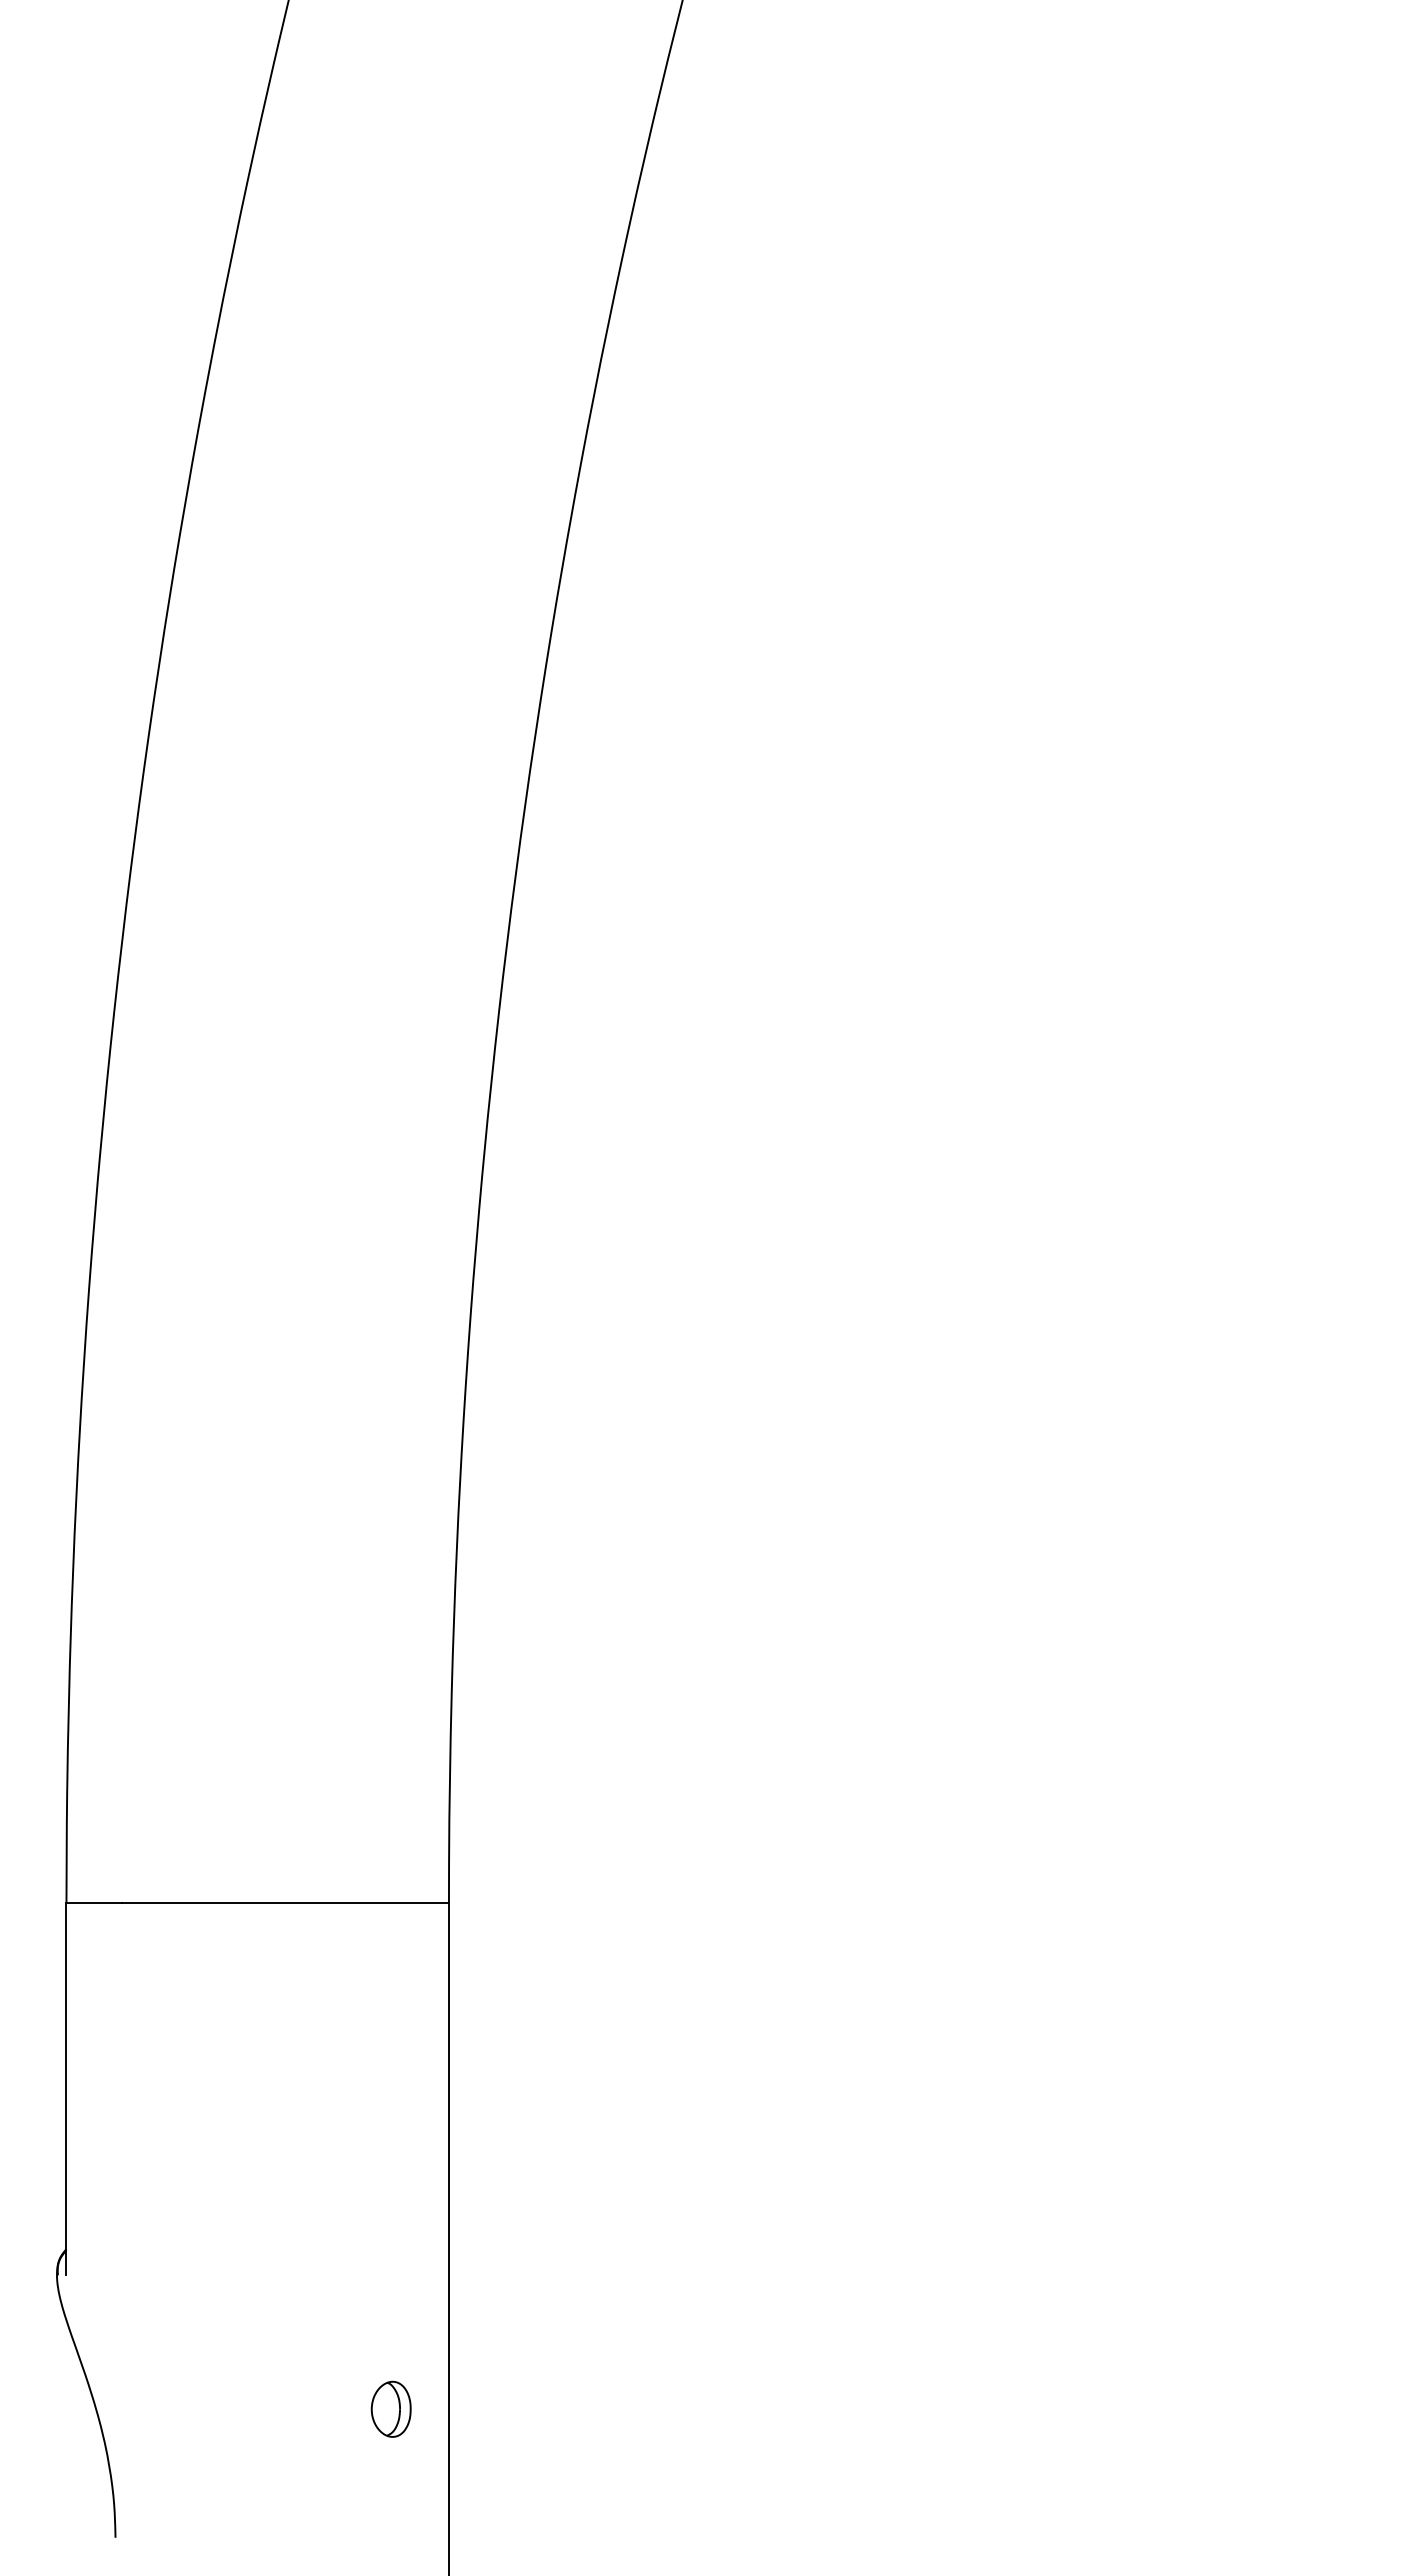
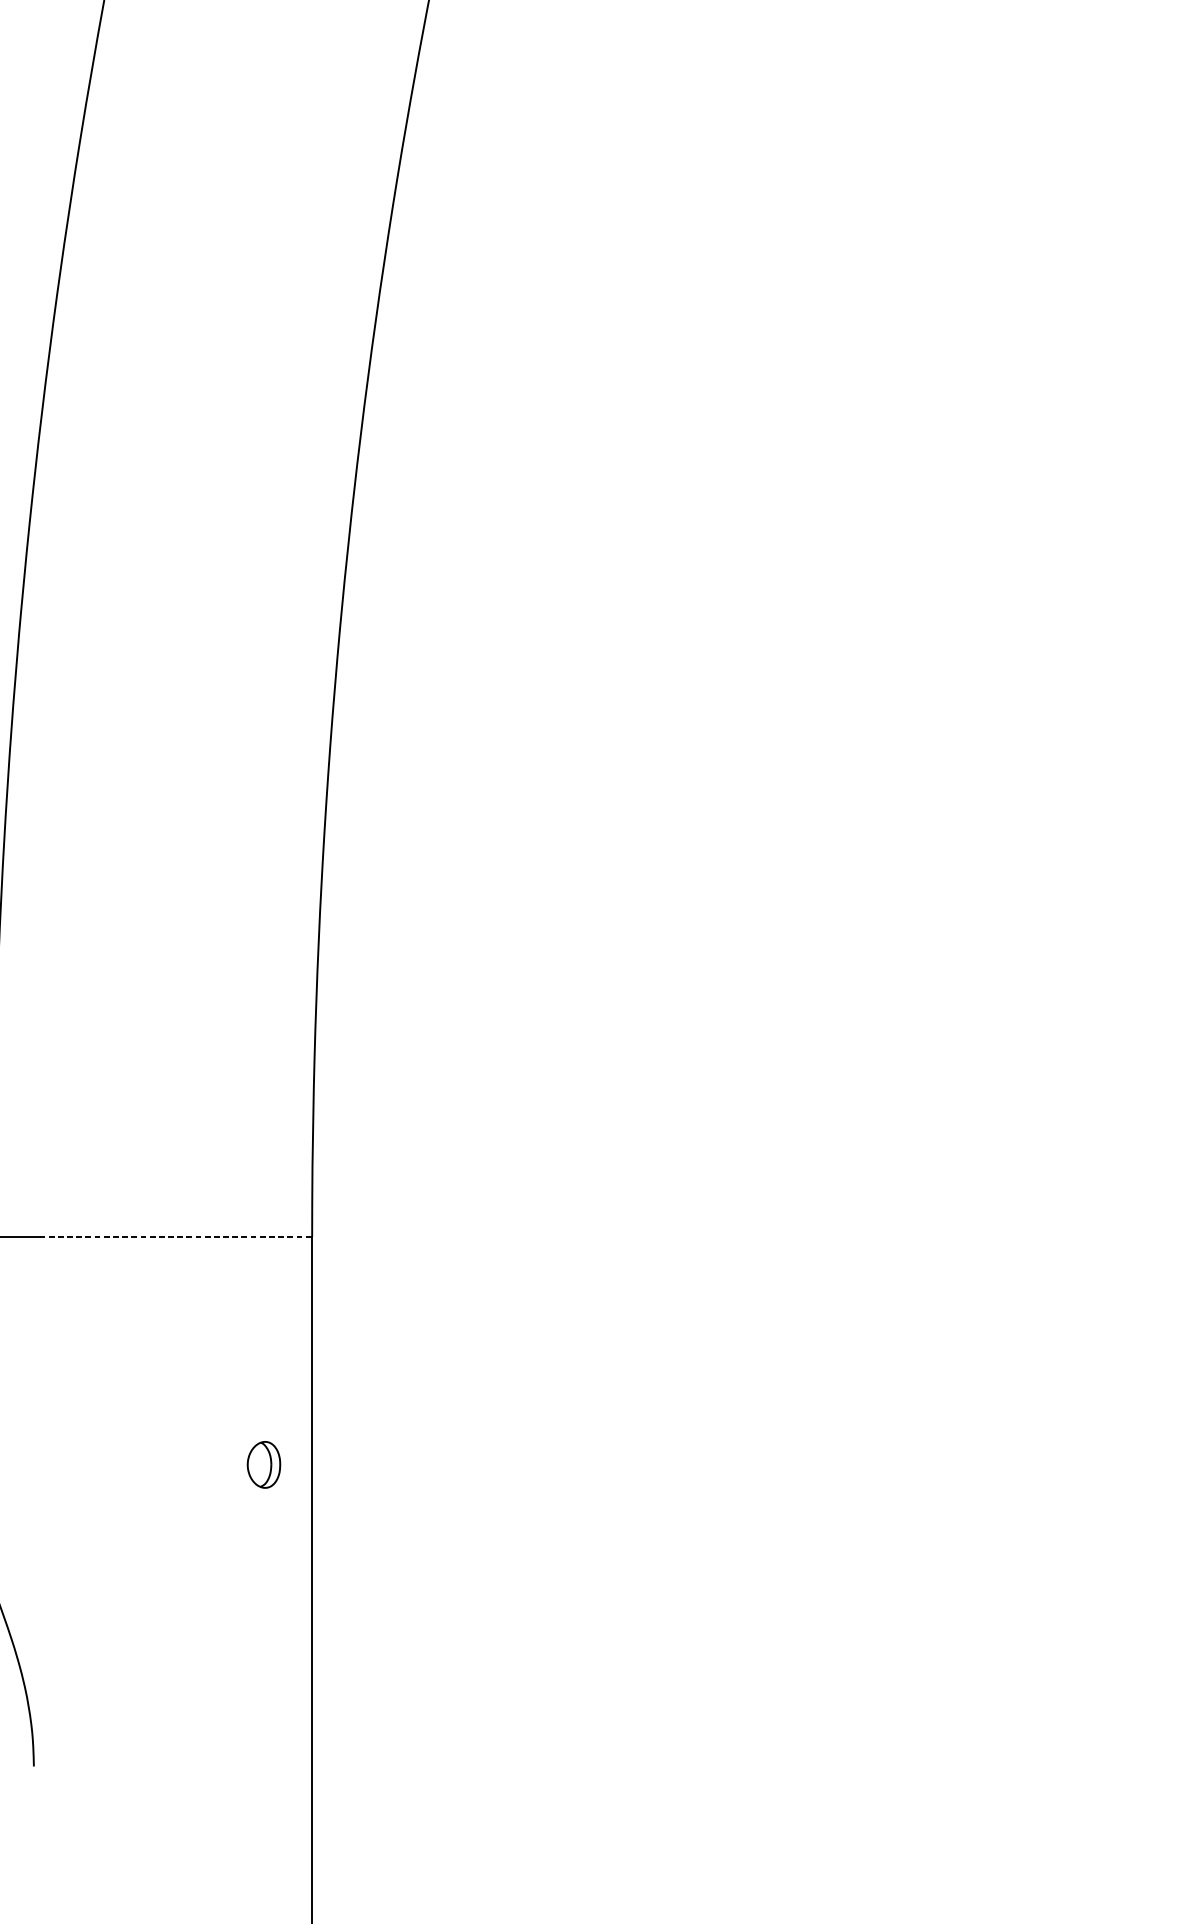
line: (286, 1903) -> (176, 1237), solid -> dashed
part: (390, 2408) -> (263, 1464), moved

